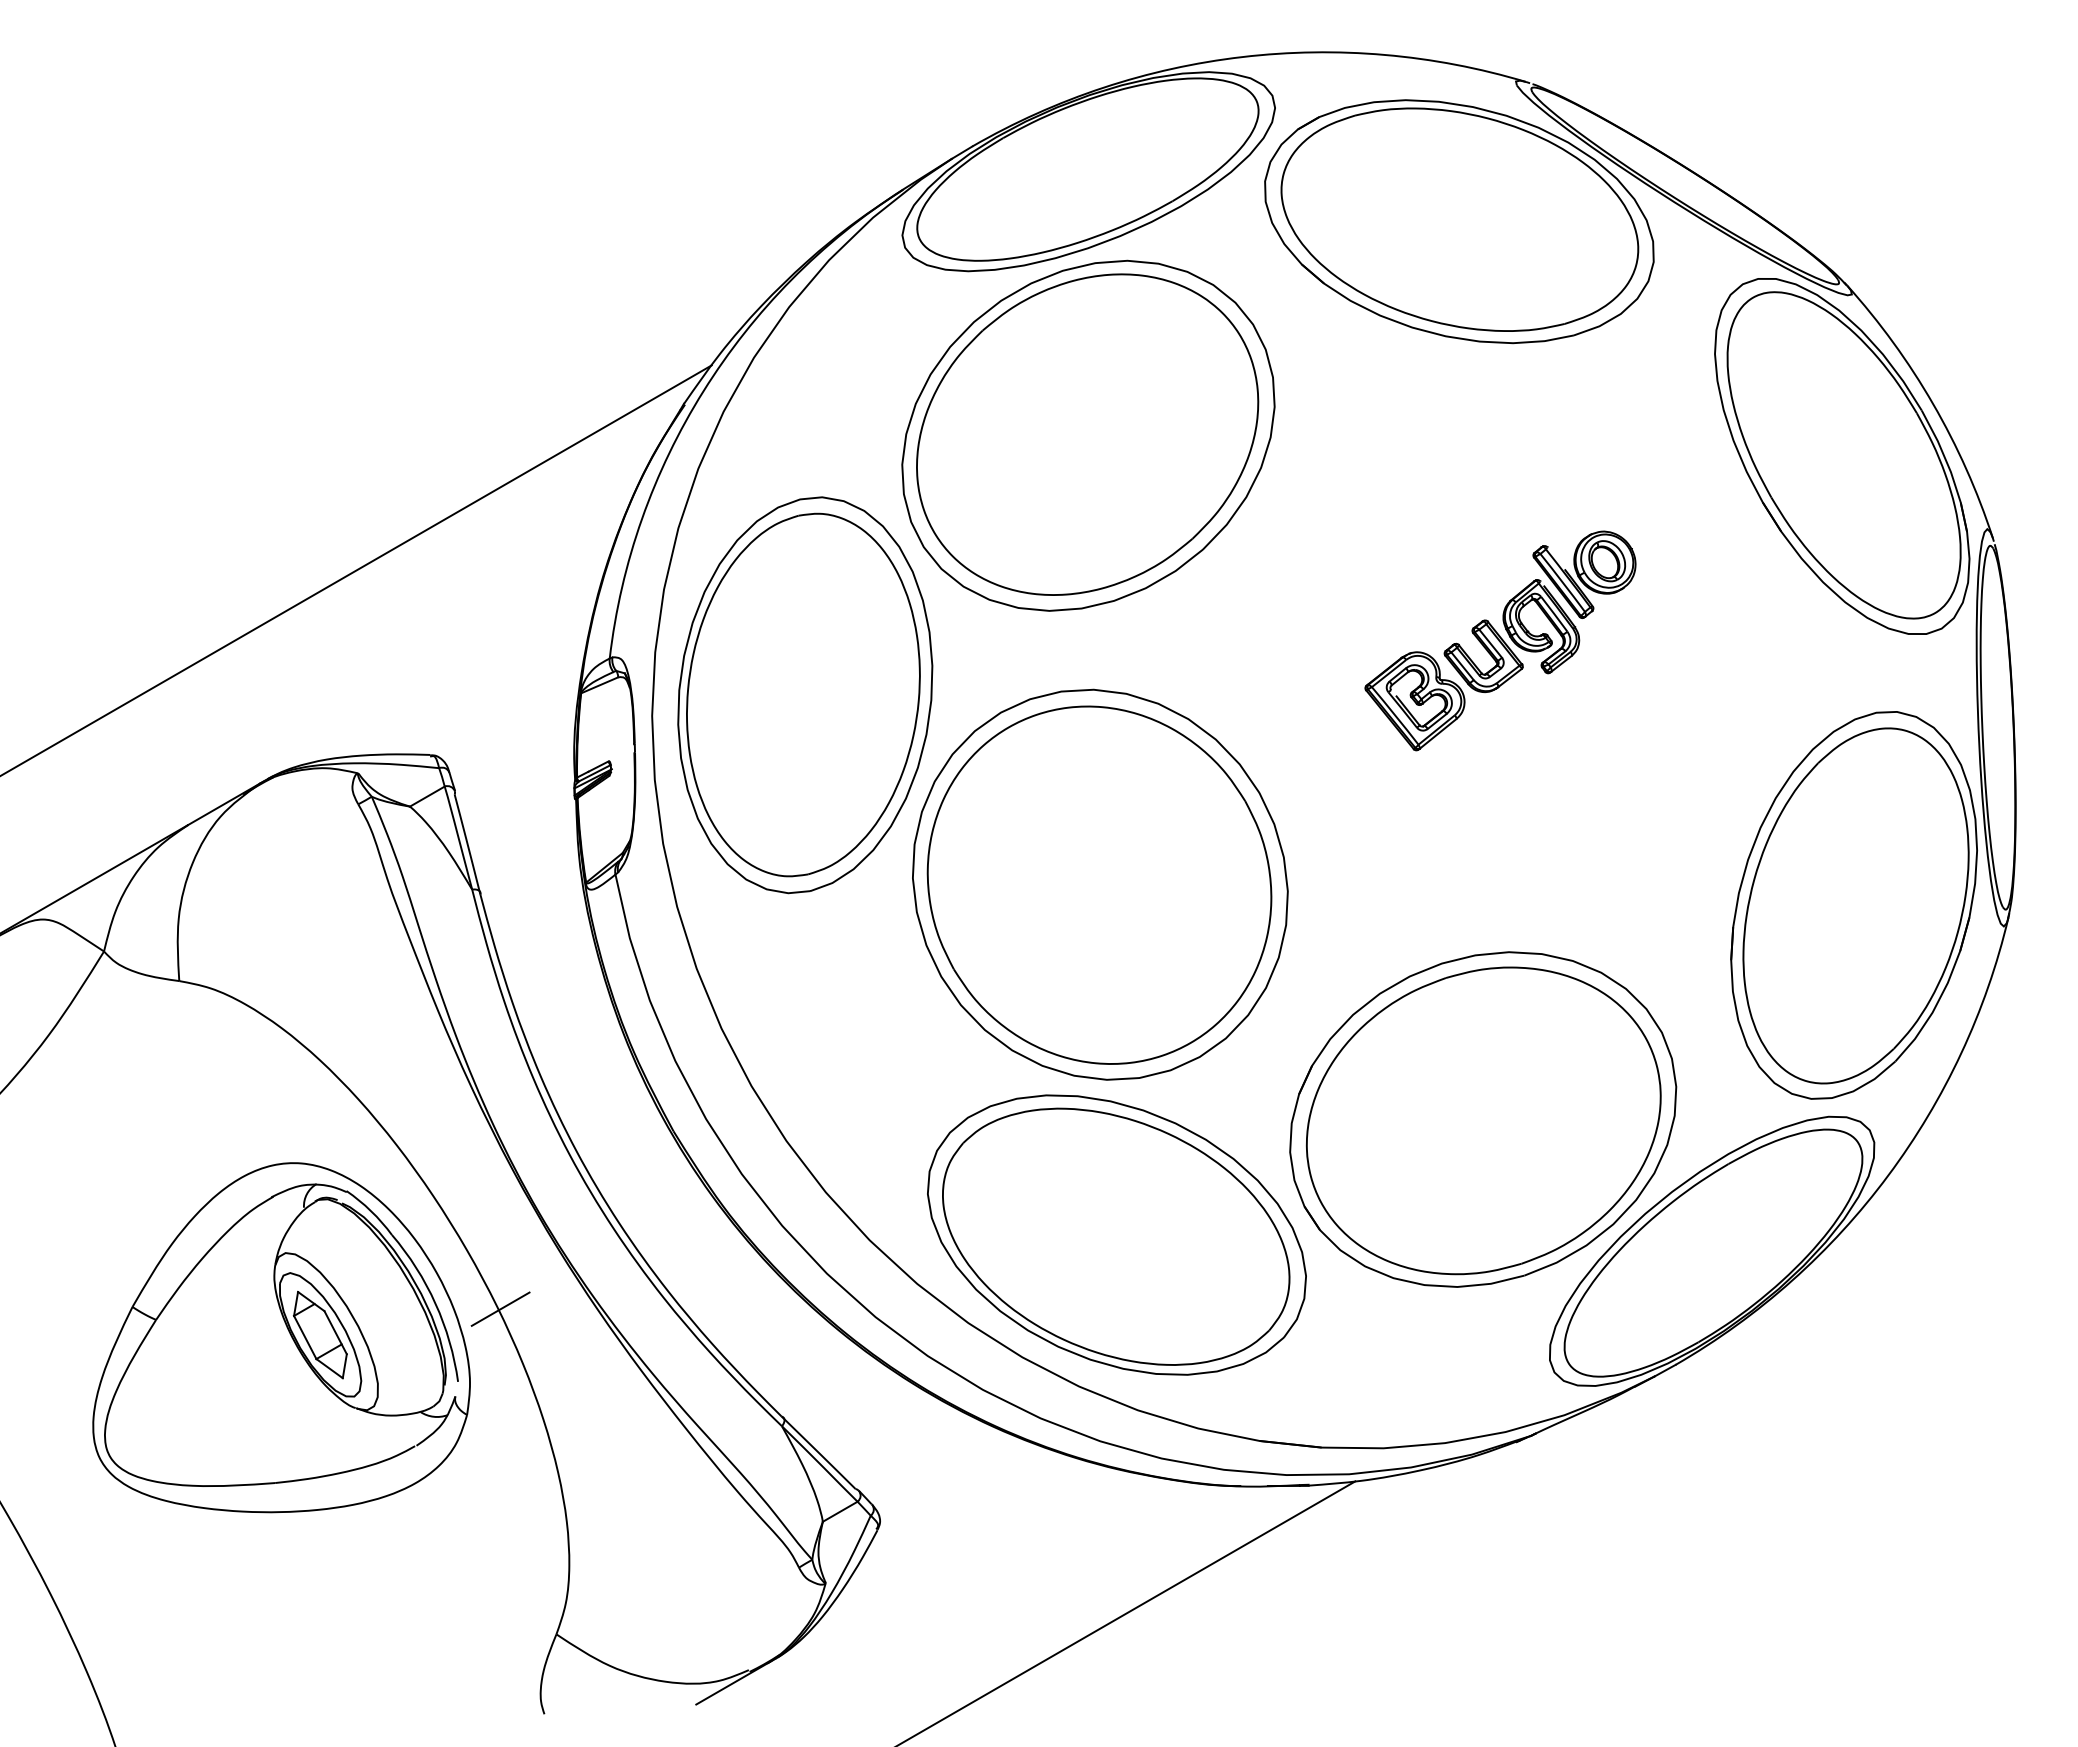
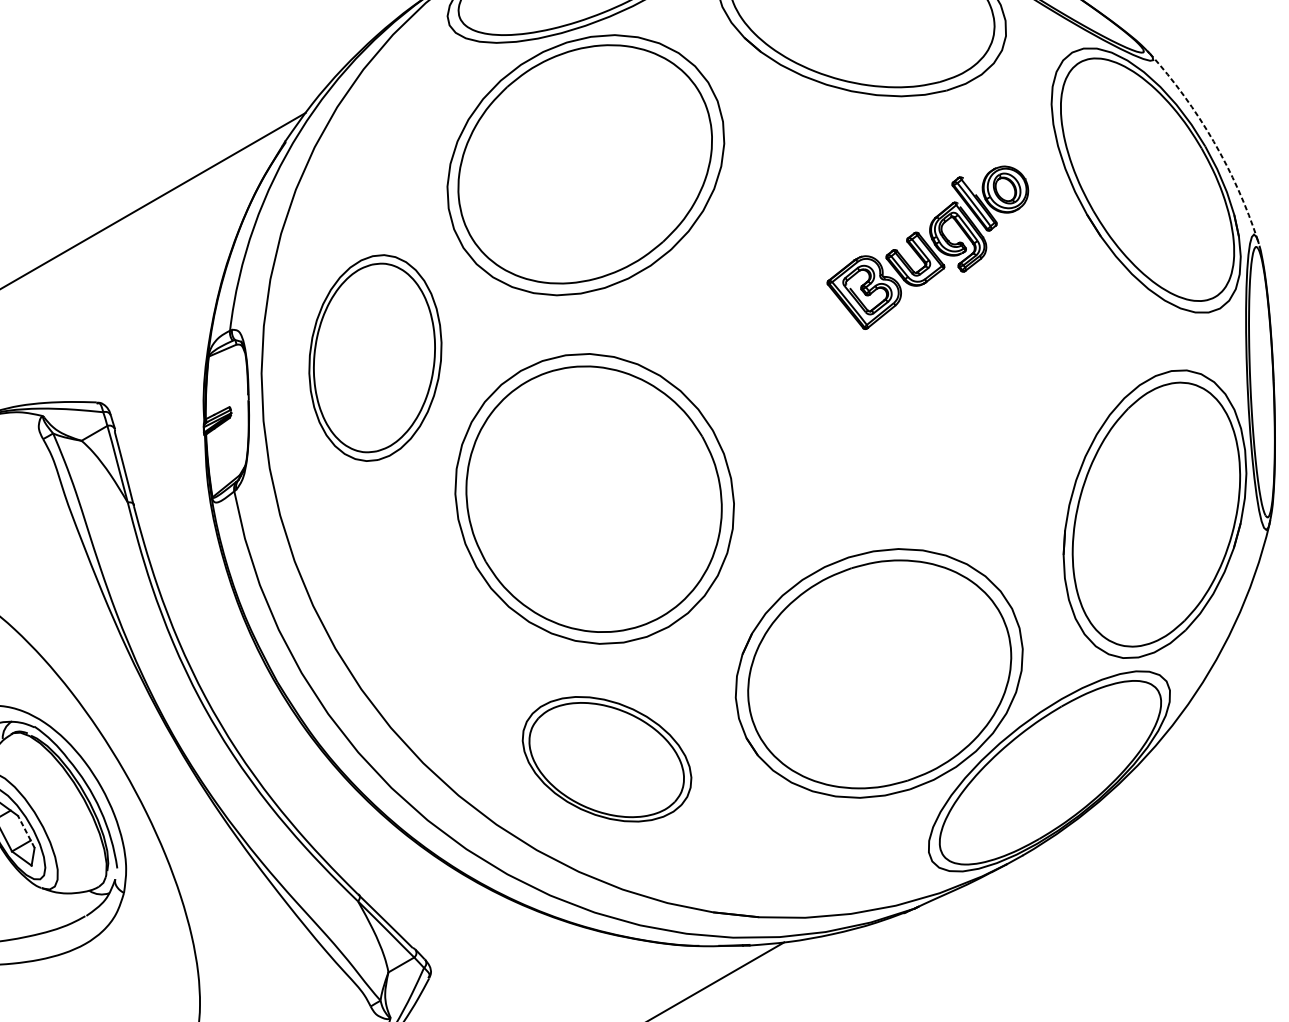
arc: (1933, 404) -> (1213, 141), solid -> dashed
part: (1500, 640) -> (927, 247), moved
part: (805, 695) -> (375, 358), size x0.7
part: (1116, 1234) -> (606, 758), size x0.6
line: (500, 1308) -> (148, 813), removed
line: (335, 1332) -> (26, 831), solid -> dashed

